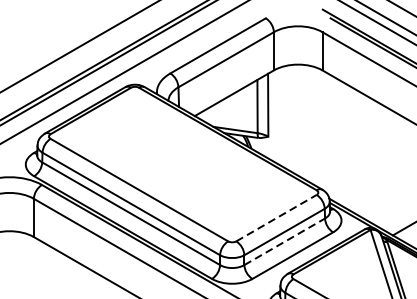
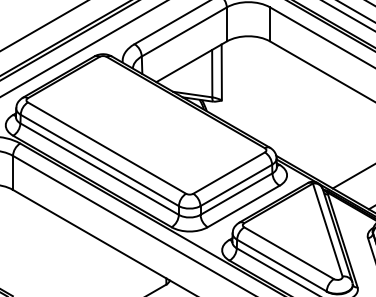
line: (276, 217) -> (229, 172), dashed -> solid
line: (284, 242) -> (236, 194), dashed -> solid

